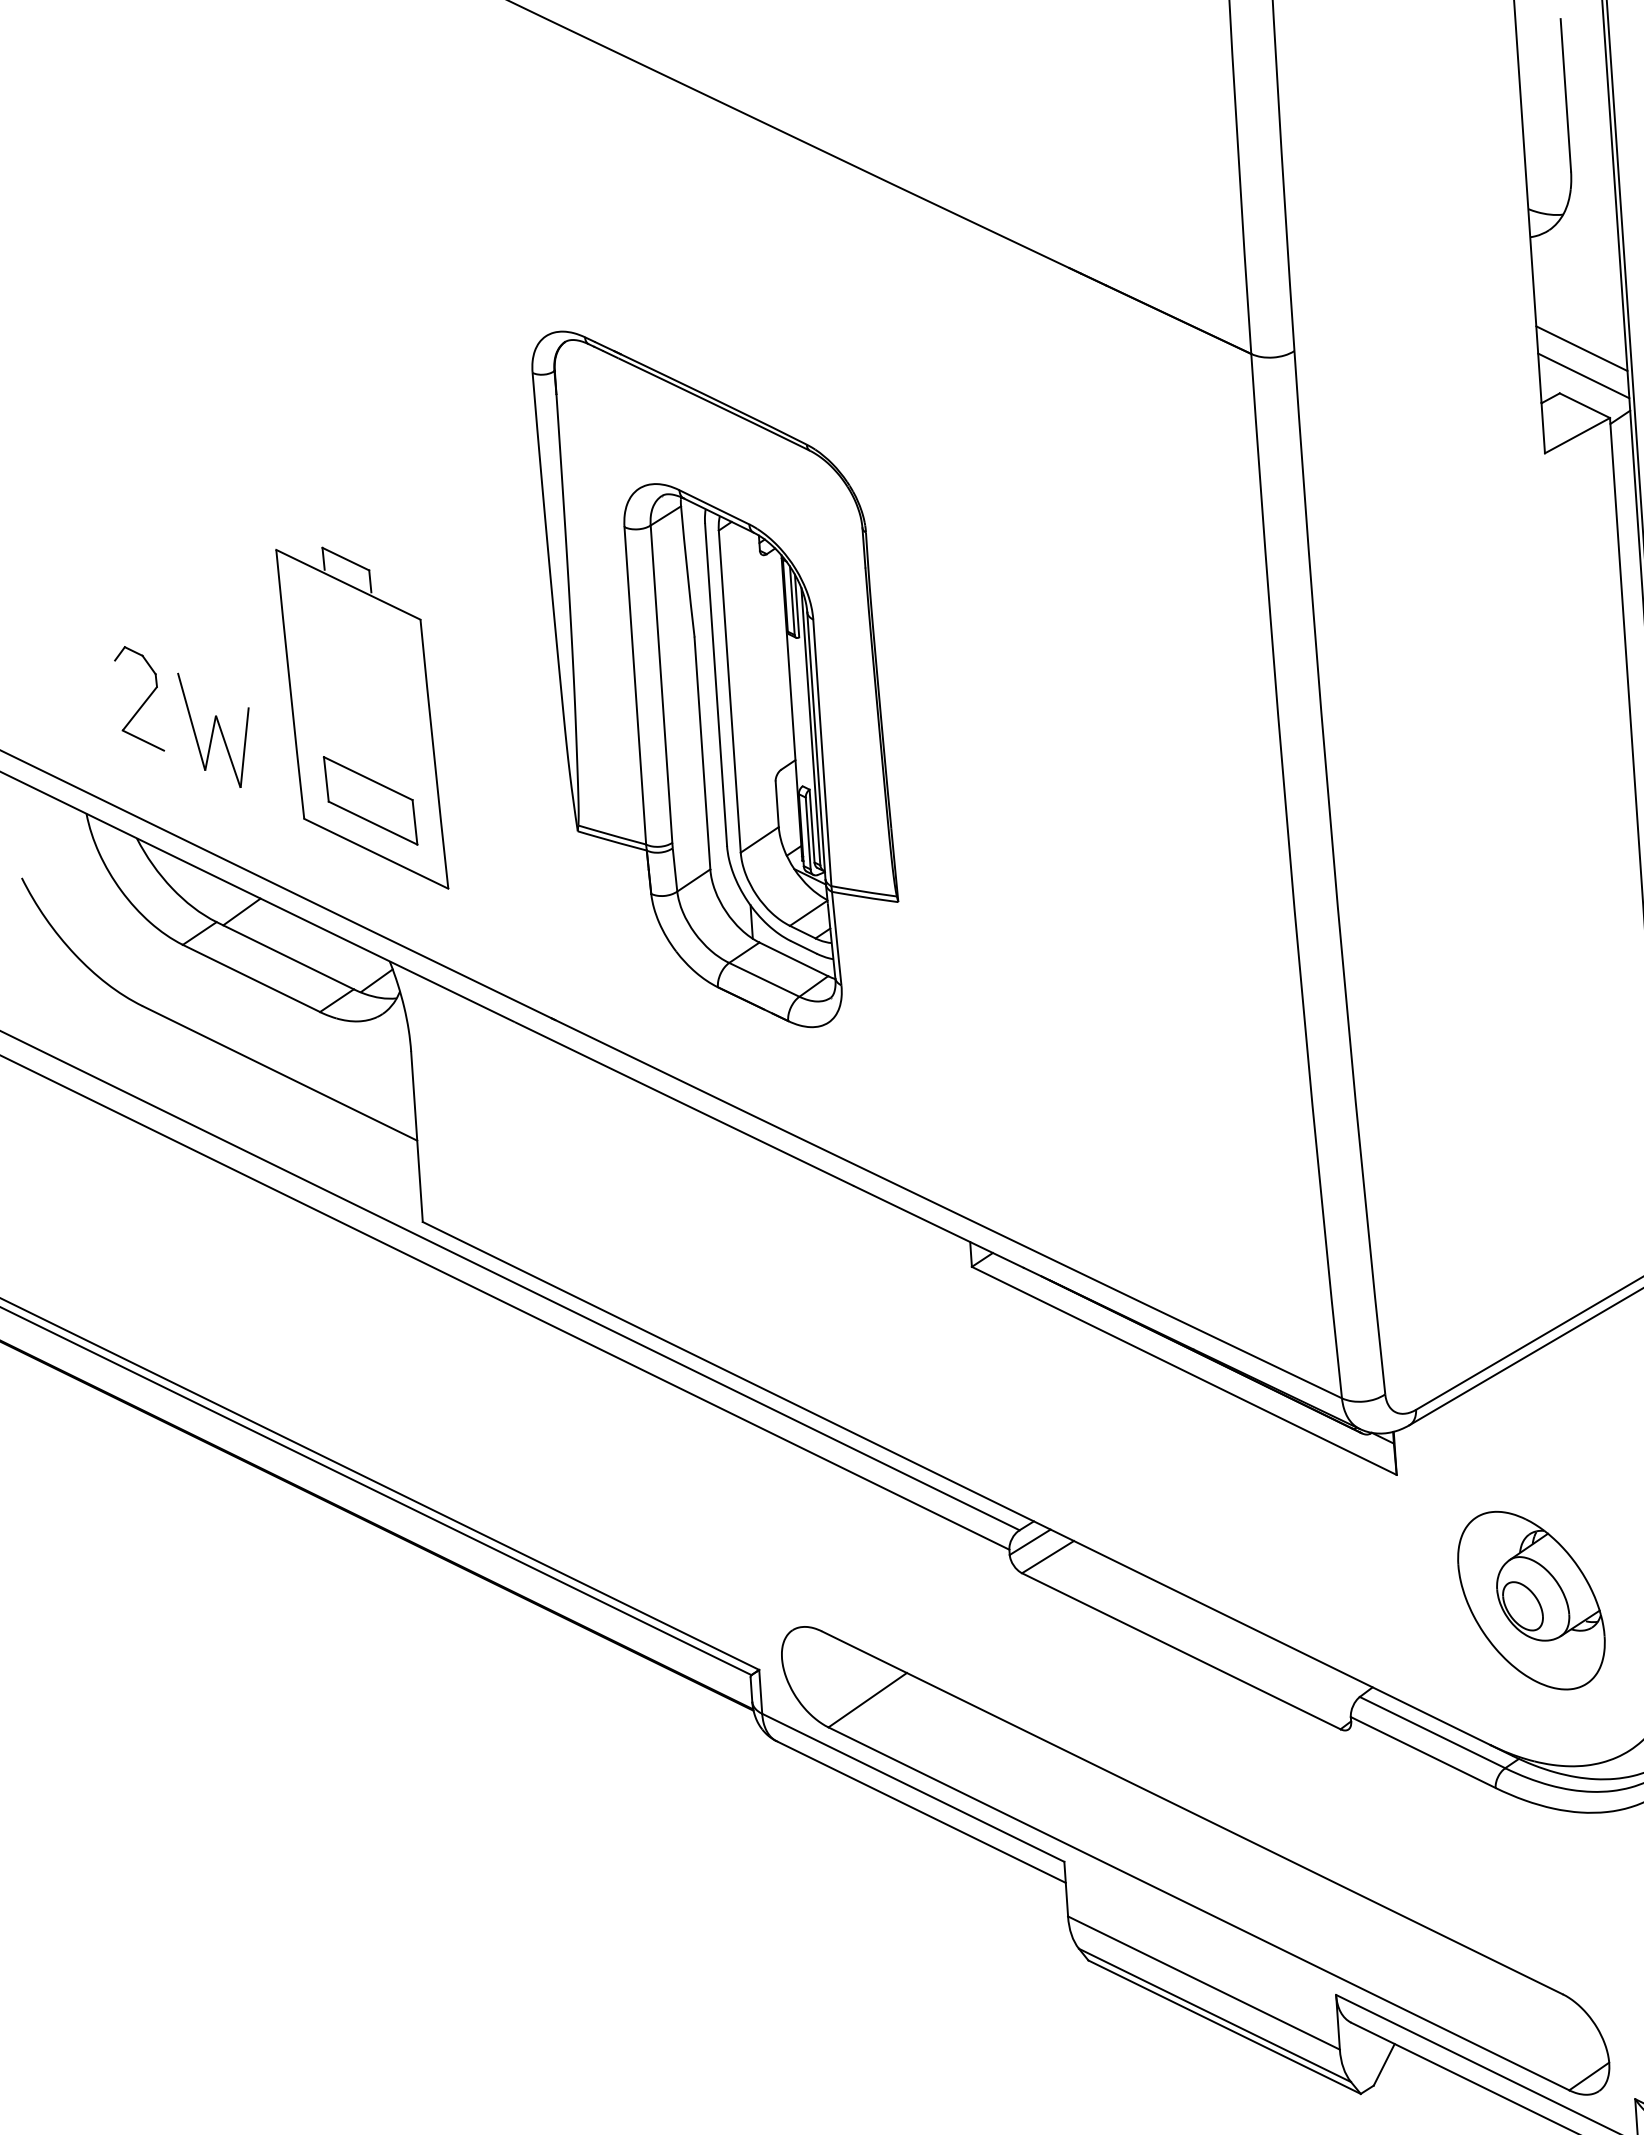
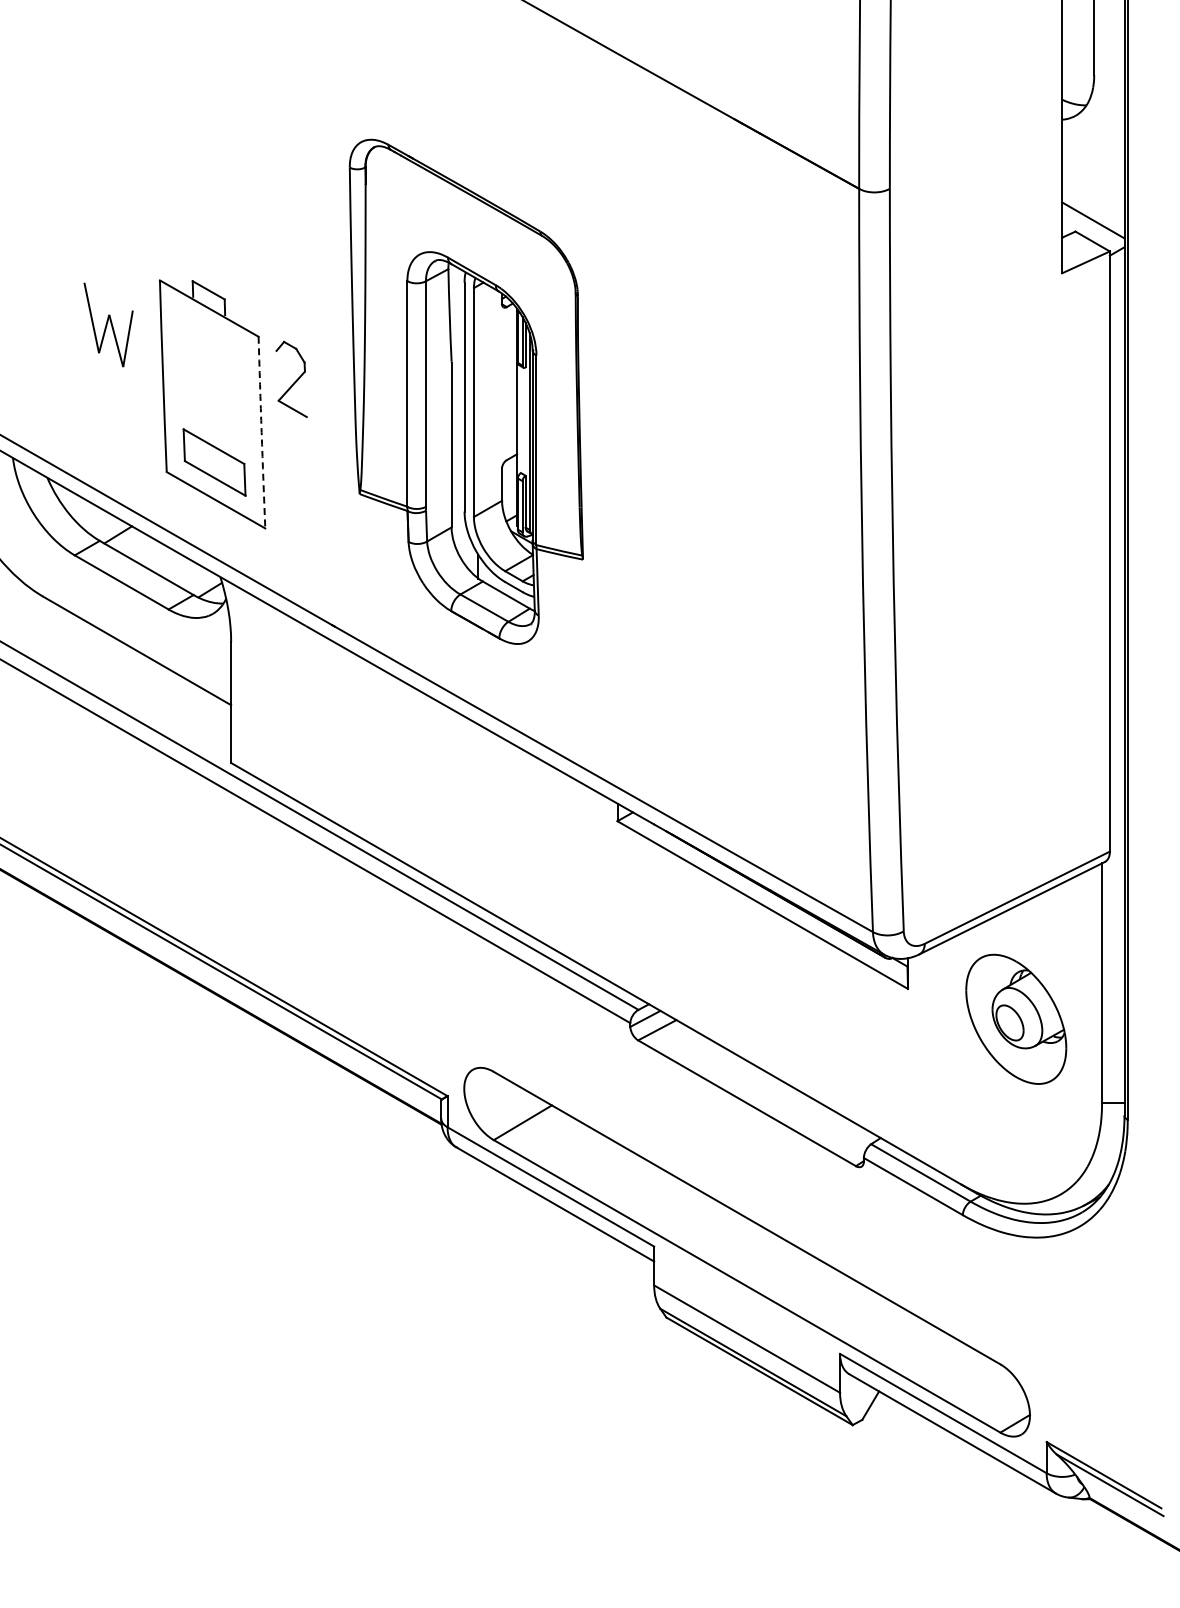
line: (1582, 349) -> (1093, 201), removed
part: (138, 697) -> (291, 378), moved
part: (215, 729) -> (108, 324), moved
arc: (433, 754) -> (261, 432), solid -> dashed
part: (1531, 1599) -> (1016, 1018), moved

